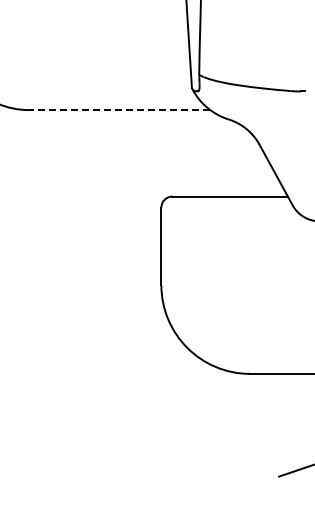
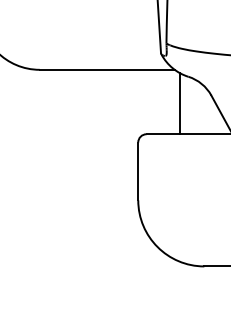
line: (119, 110) -> (107, 70), dashed -> solid
line: (216, 155) -> (179, 103), added

